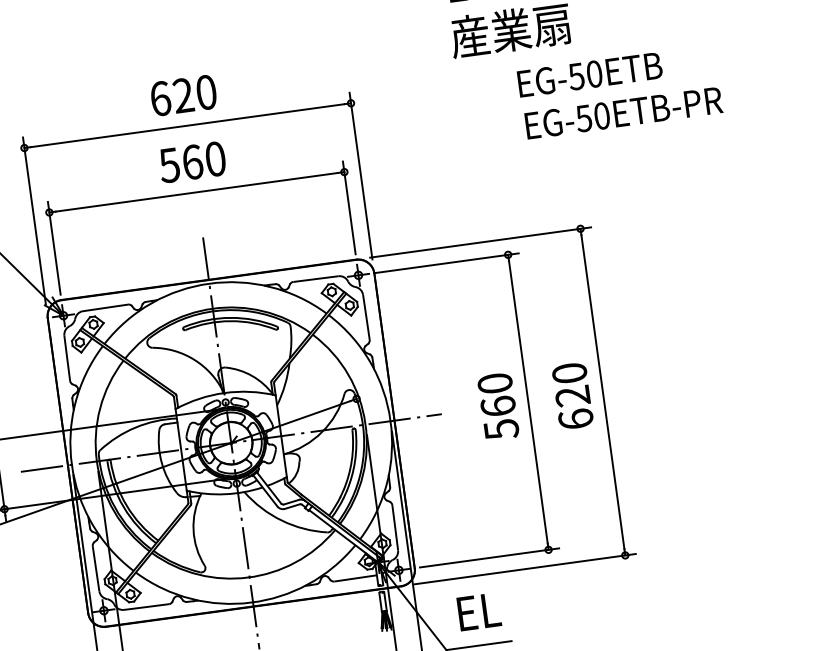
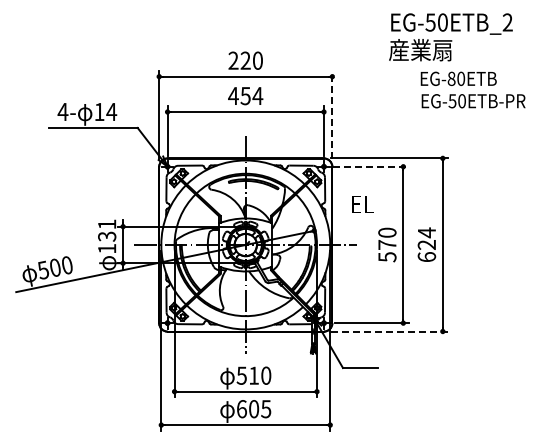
text: (576, 75) -> (451, 78), EG-50ETB -> EG-80ETB
text: (160, 98) -> (233, 60), 620 -> 220
text: (192, 161) -> (245, 95), 560 -> 454
line: (361, 174) -> (332, 114), solid -> dashed
line: (448, 262) -> (371, 166), solid -> dashed
text: (568, 372) -> (426, 232), 620 -> 624
text: (498, 405) -> (387, 244), 560 -> 570
line: (524, 569) -> (389, 331), solid -> dashed
text: (478, 611) -> (362, 204), moved

